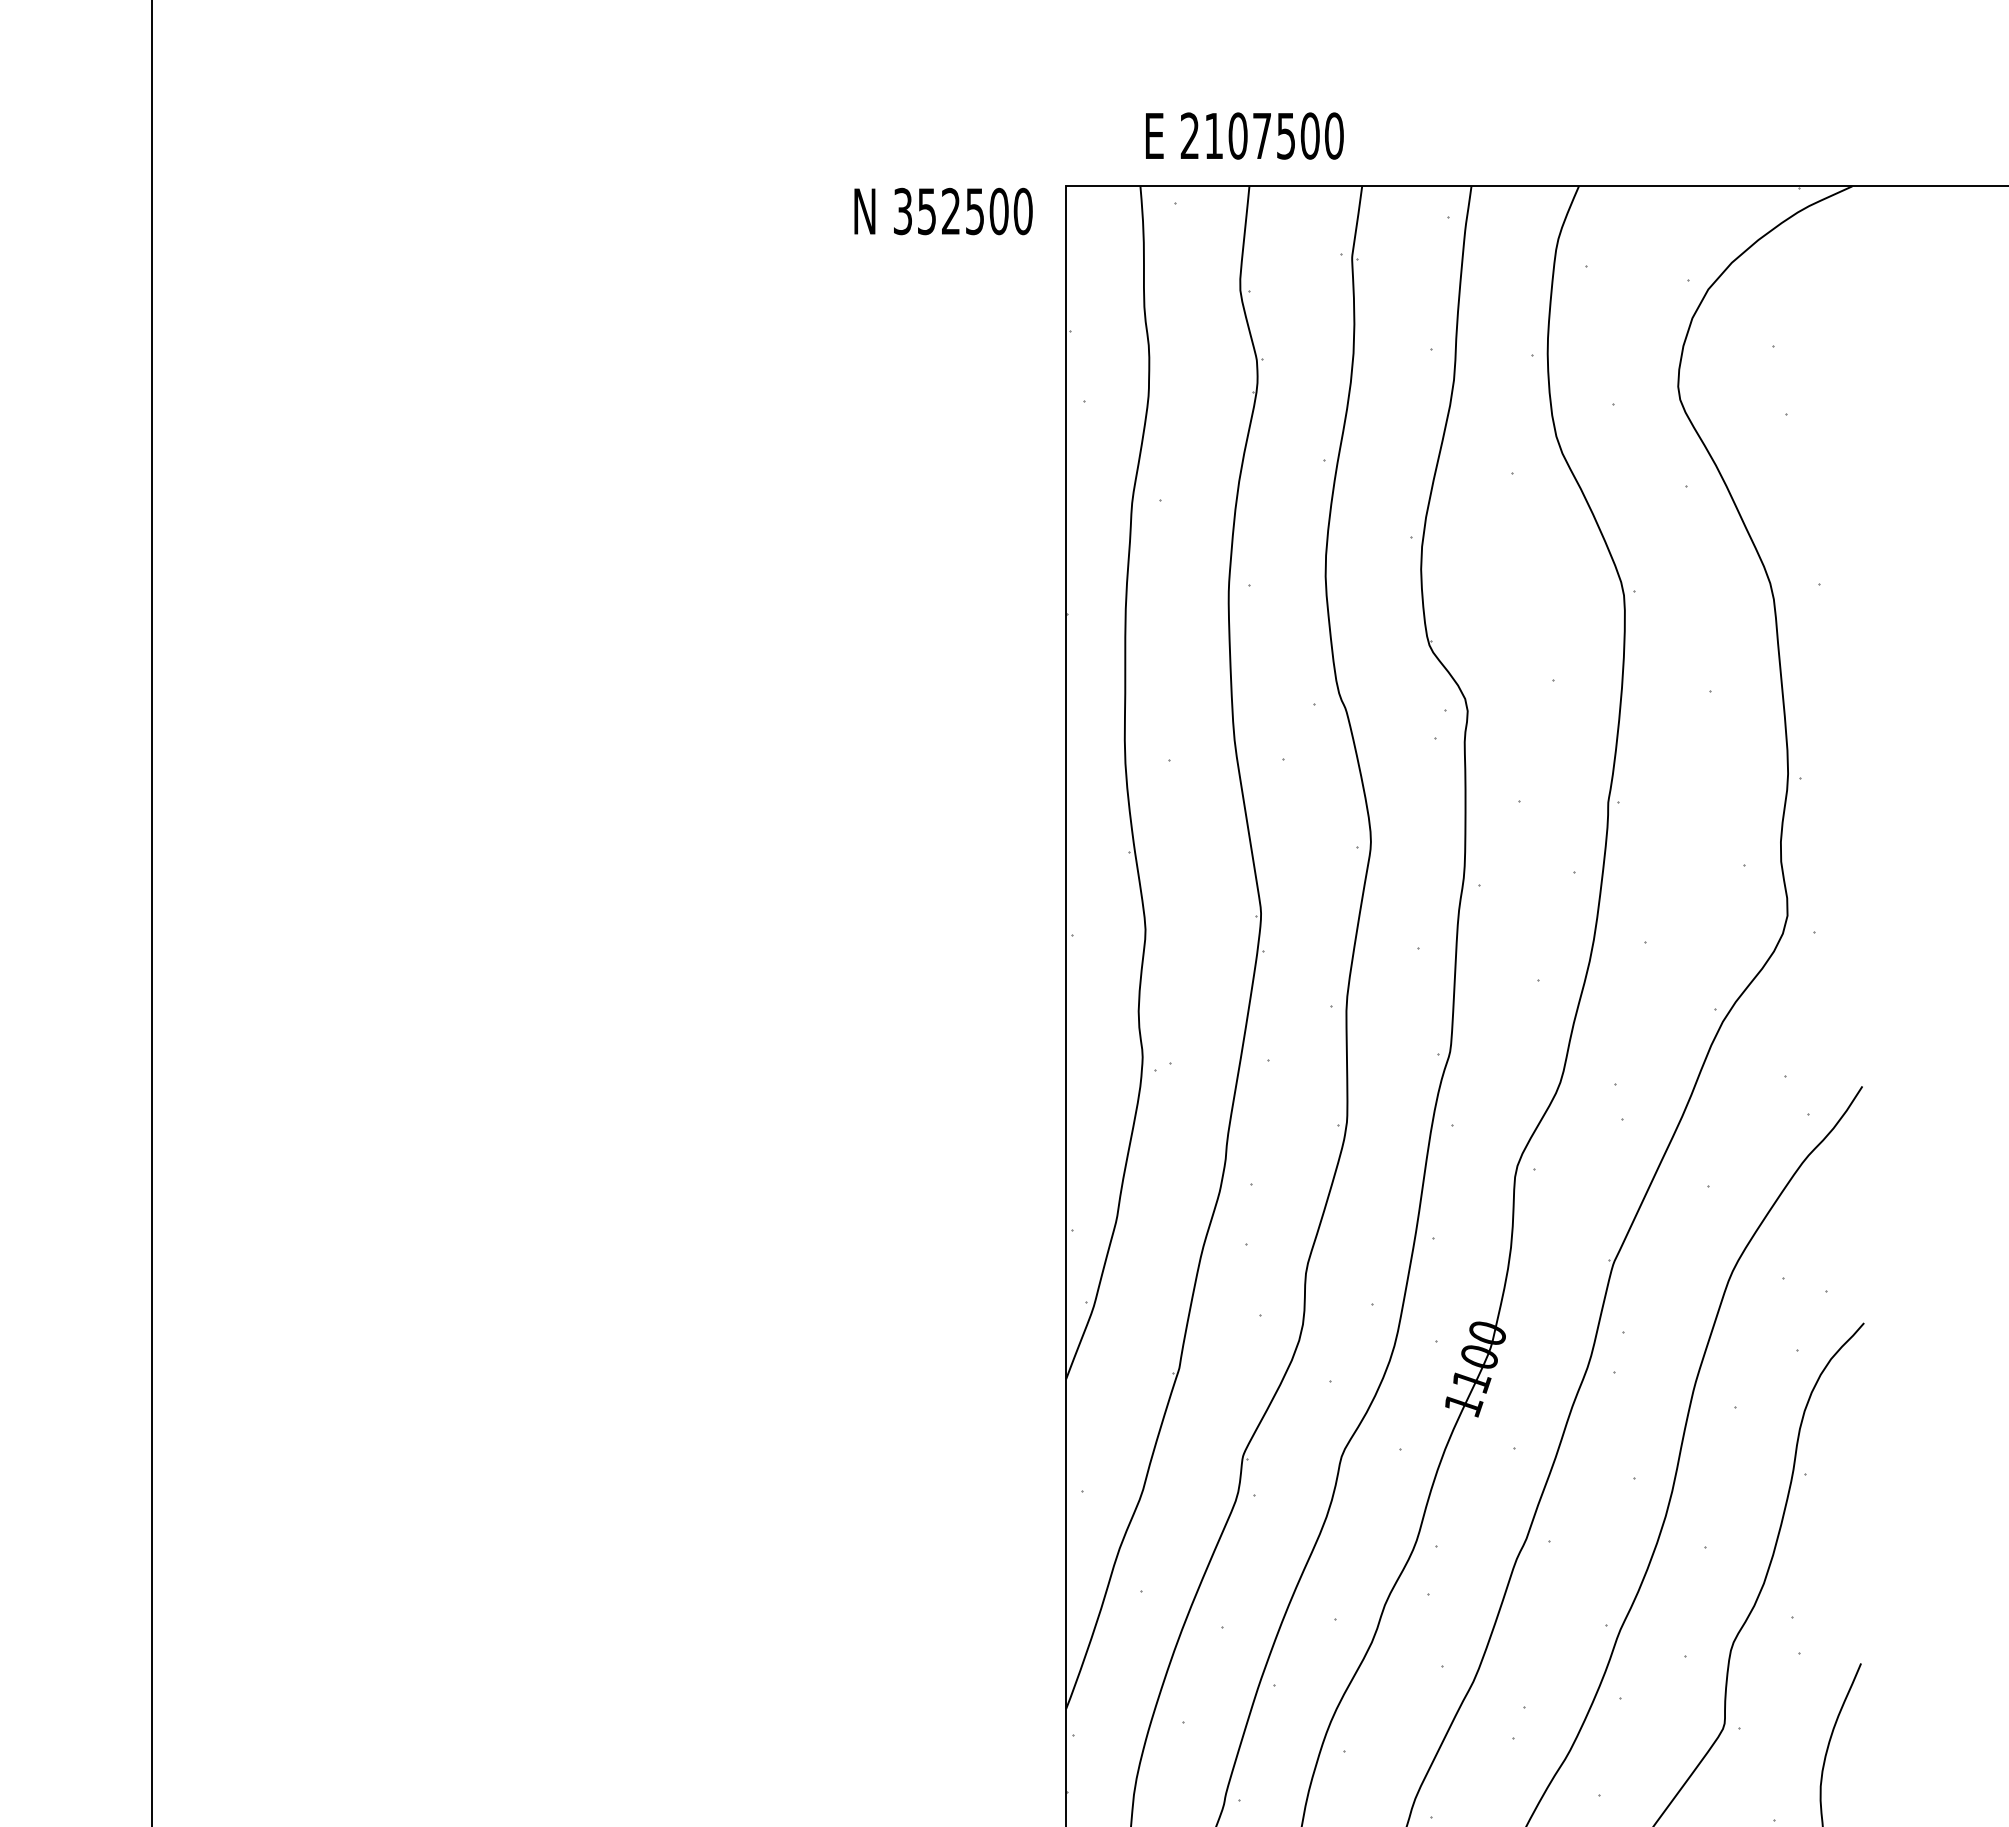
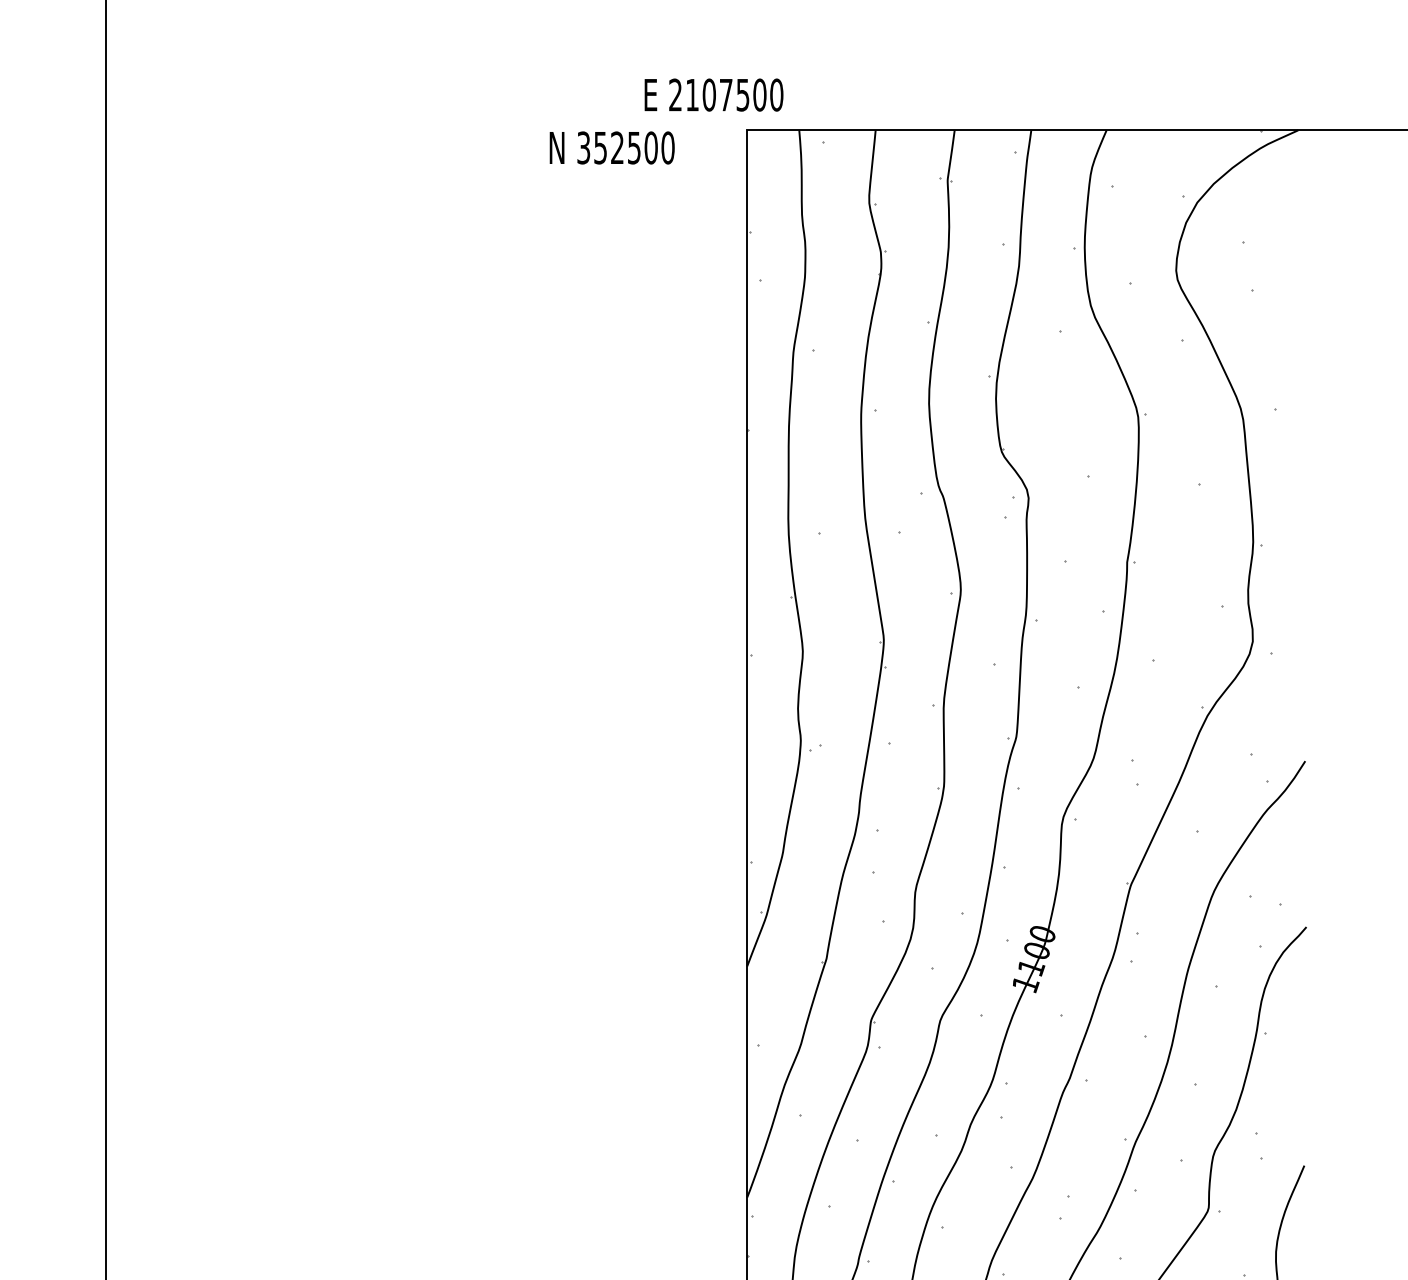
text: (1244, 135) -> (713, 94), moved
text: (943, 211) -> (612, 147), moved

